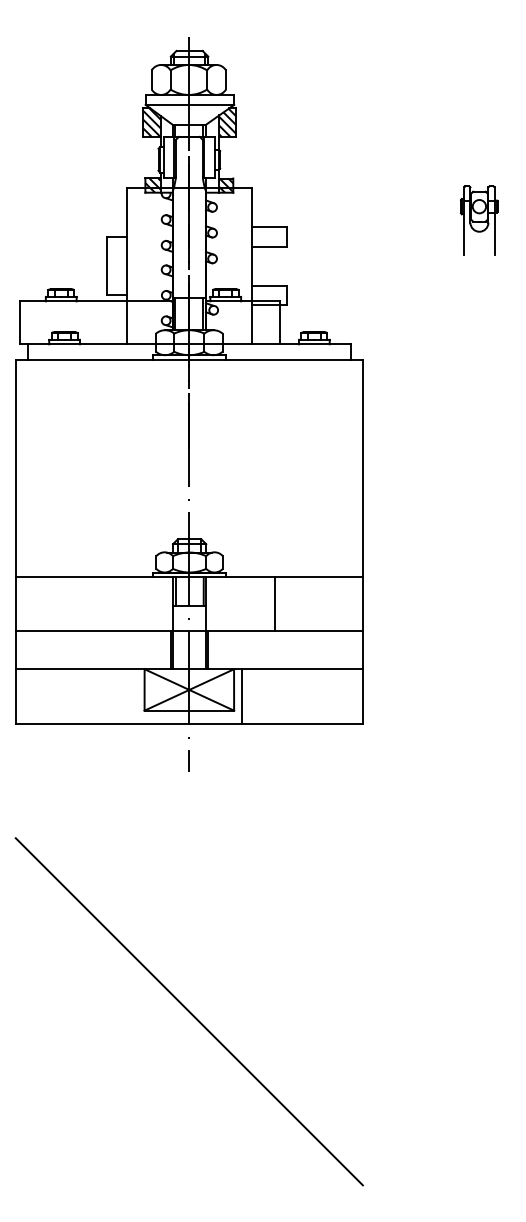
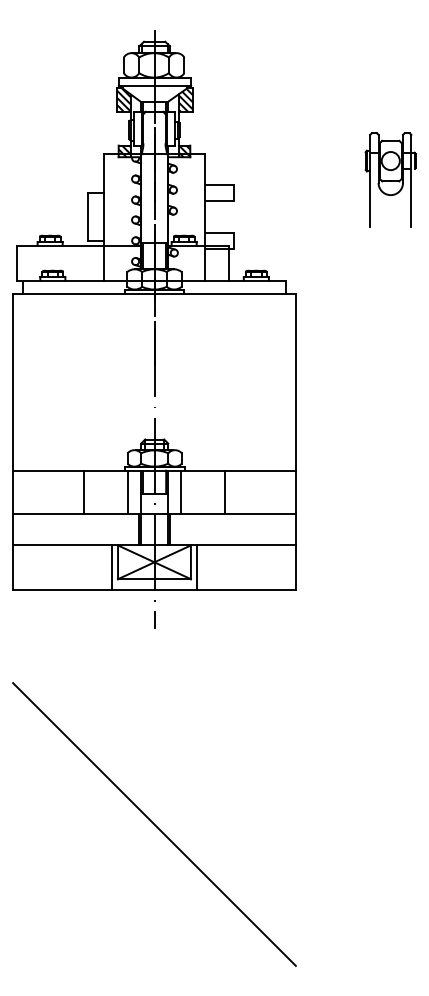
part: (479, 220) -> (390, 179), size x1.67
line: (103, 604) -> (84, 492), added
line: (157, 604) -> (128, 492), added
line: (221, 604) -> (180, 492), added
line: (136, 696) -> (111, 567), added

